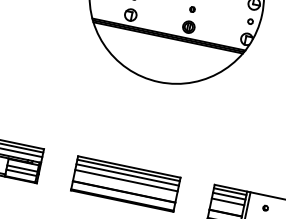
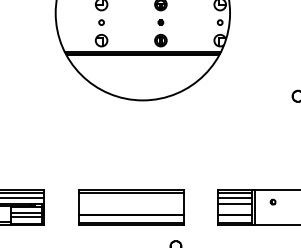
line: (126, 174) -> (130, 197), removed
line: (125, 180) -> (130, 203), removed

